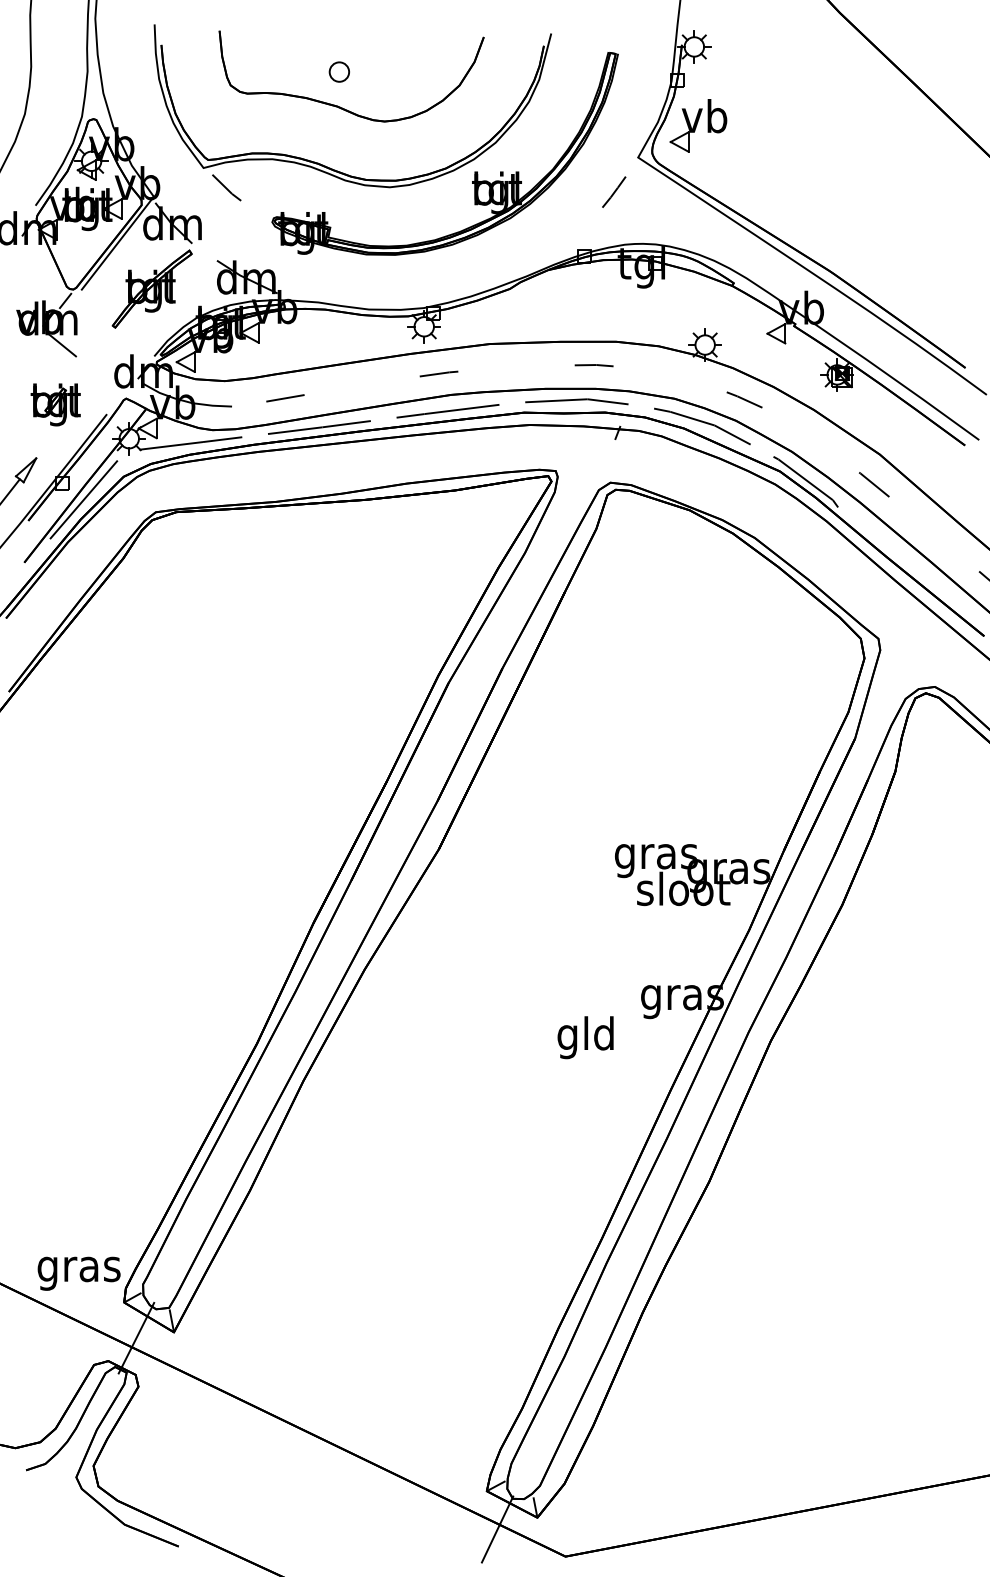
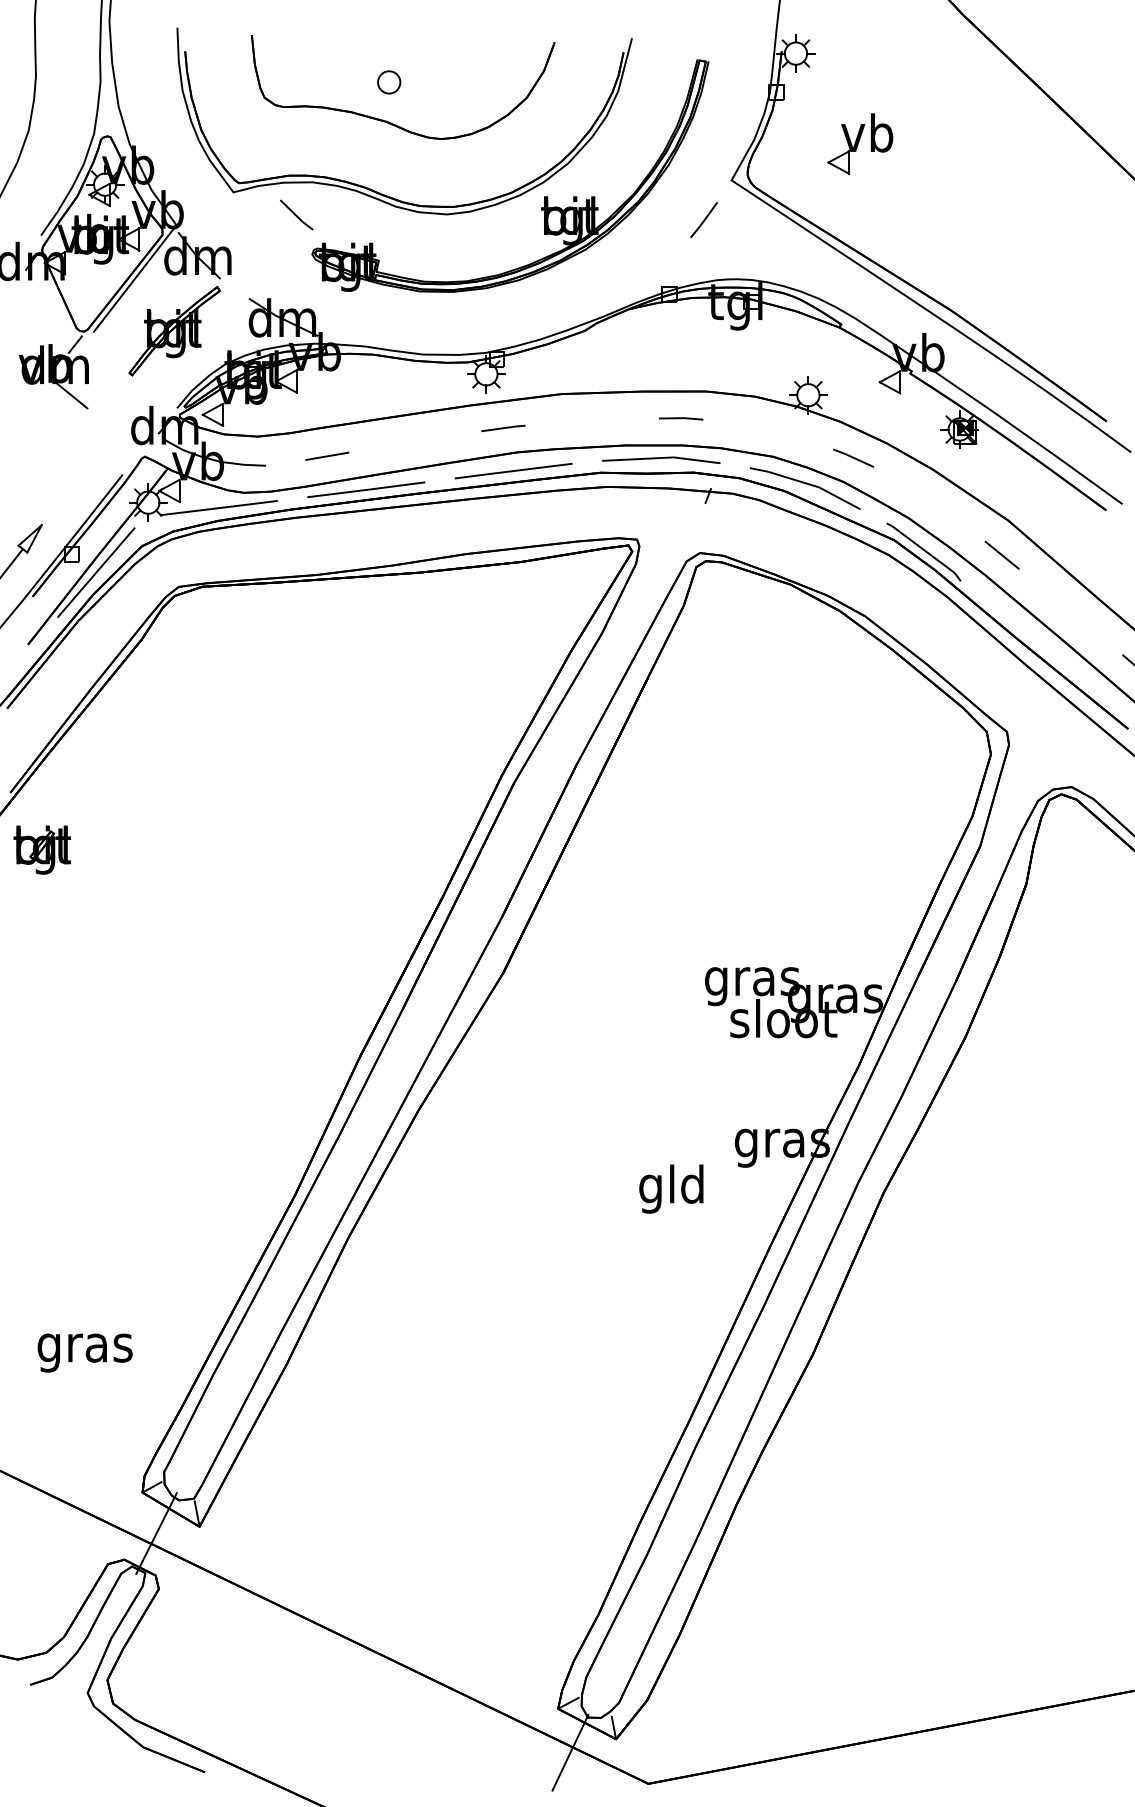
part: (698, 125) -> (860, 143), moved
line: (226, 187) -> (296, 214), moved
part: (55, 404) -> (42, 849), moved
text: (78, 1273) -> (84, 1352), moved

